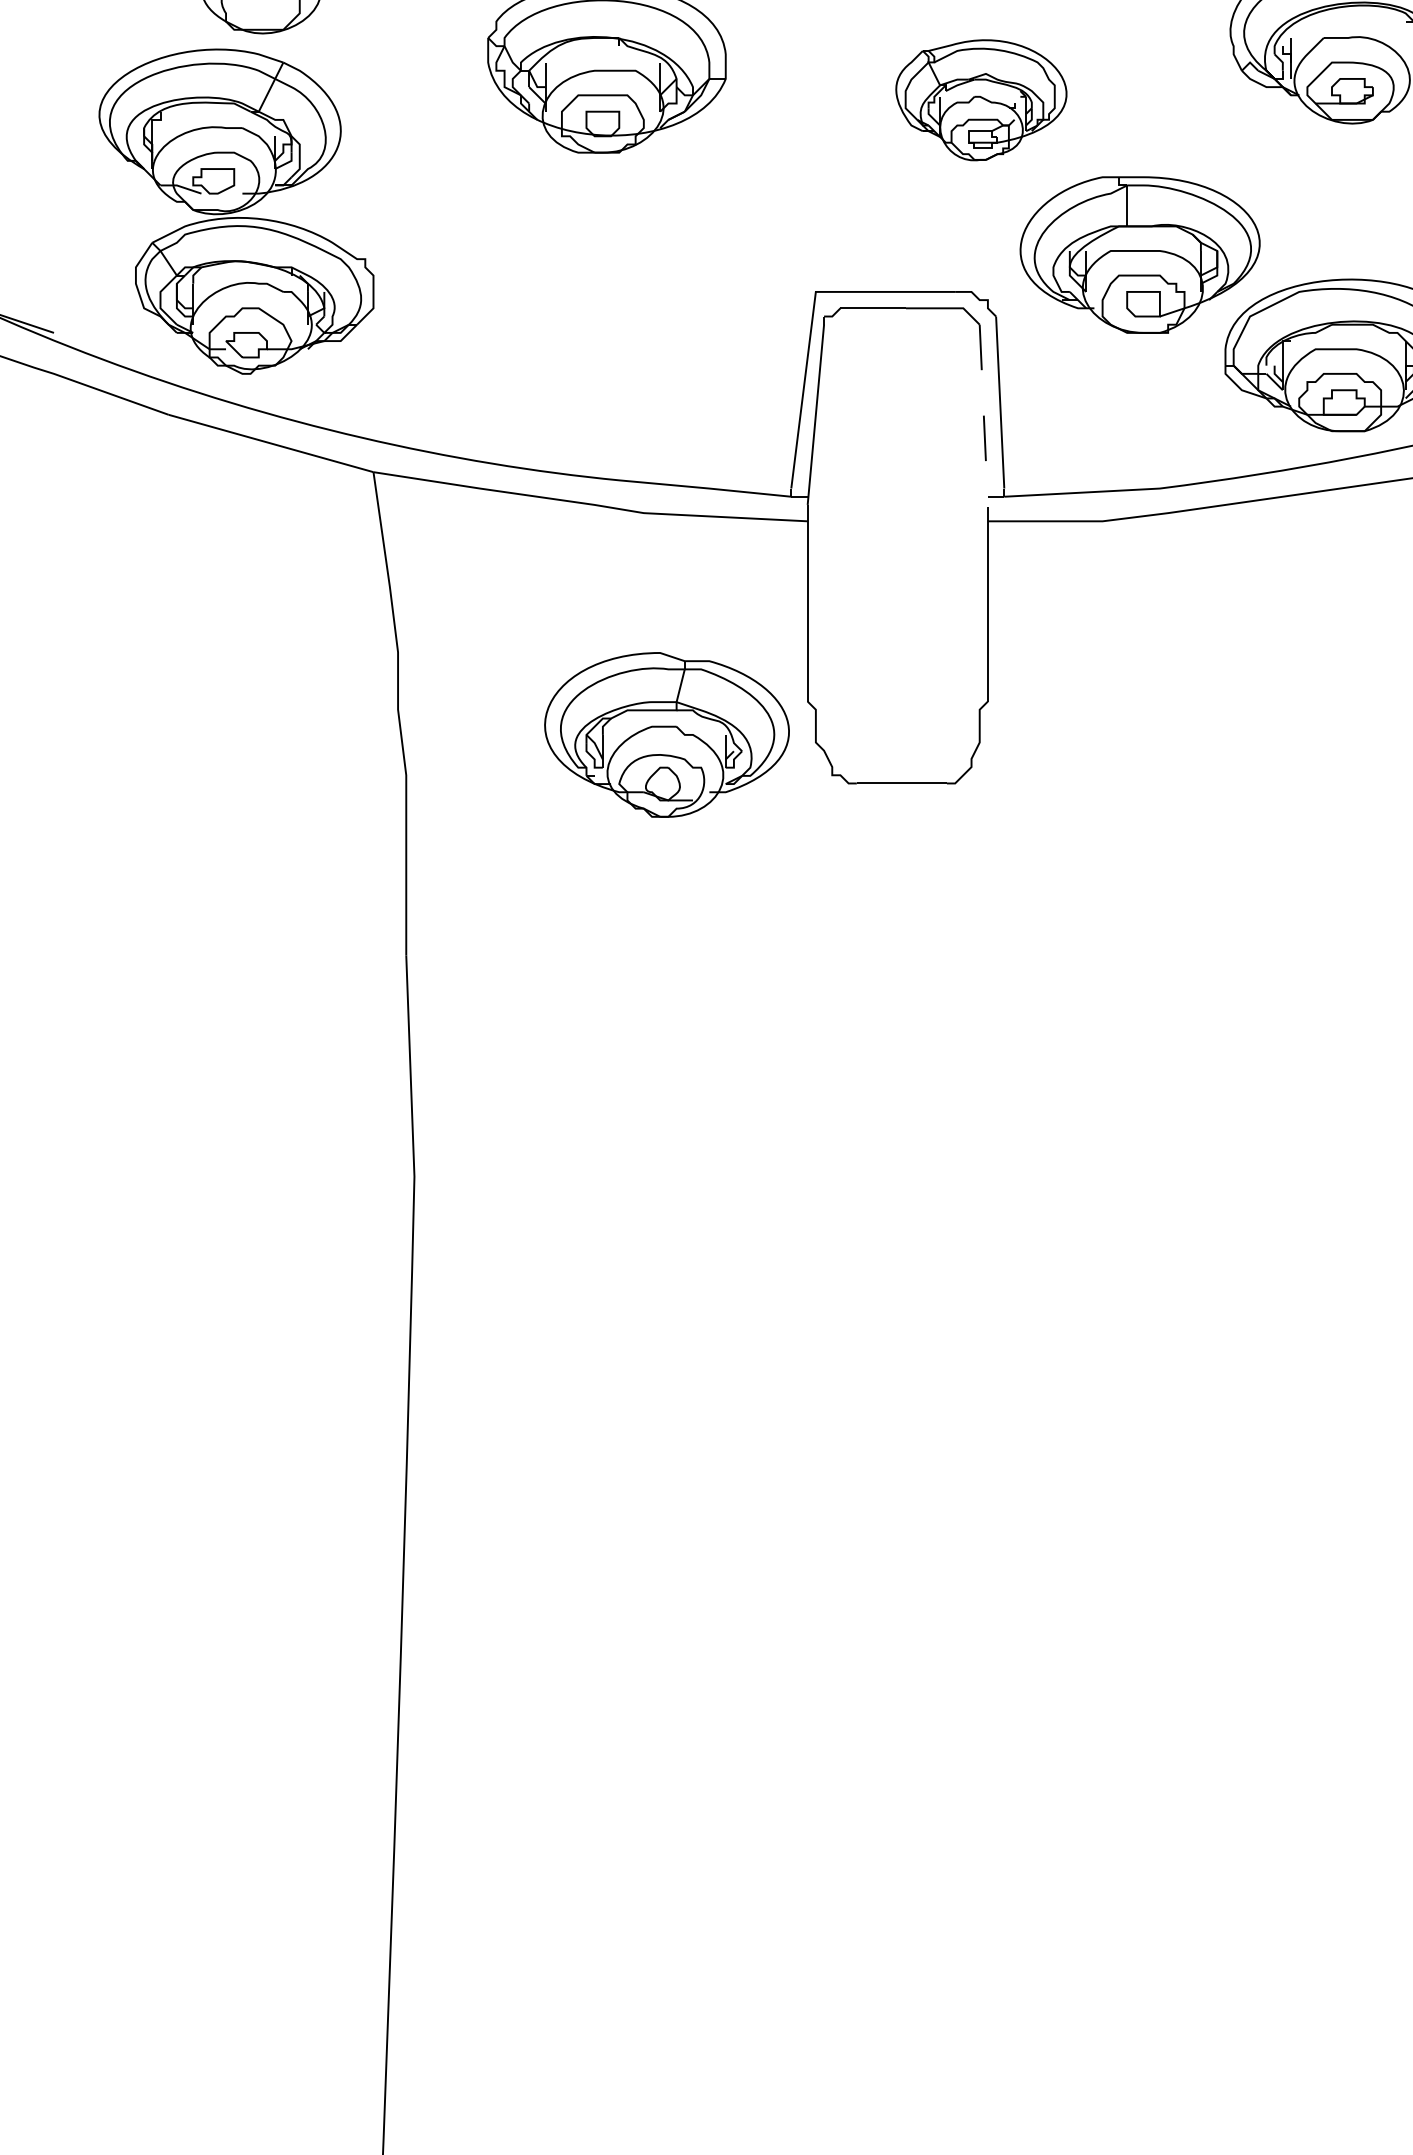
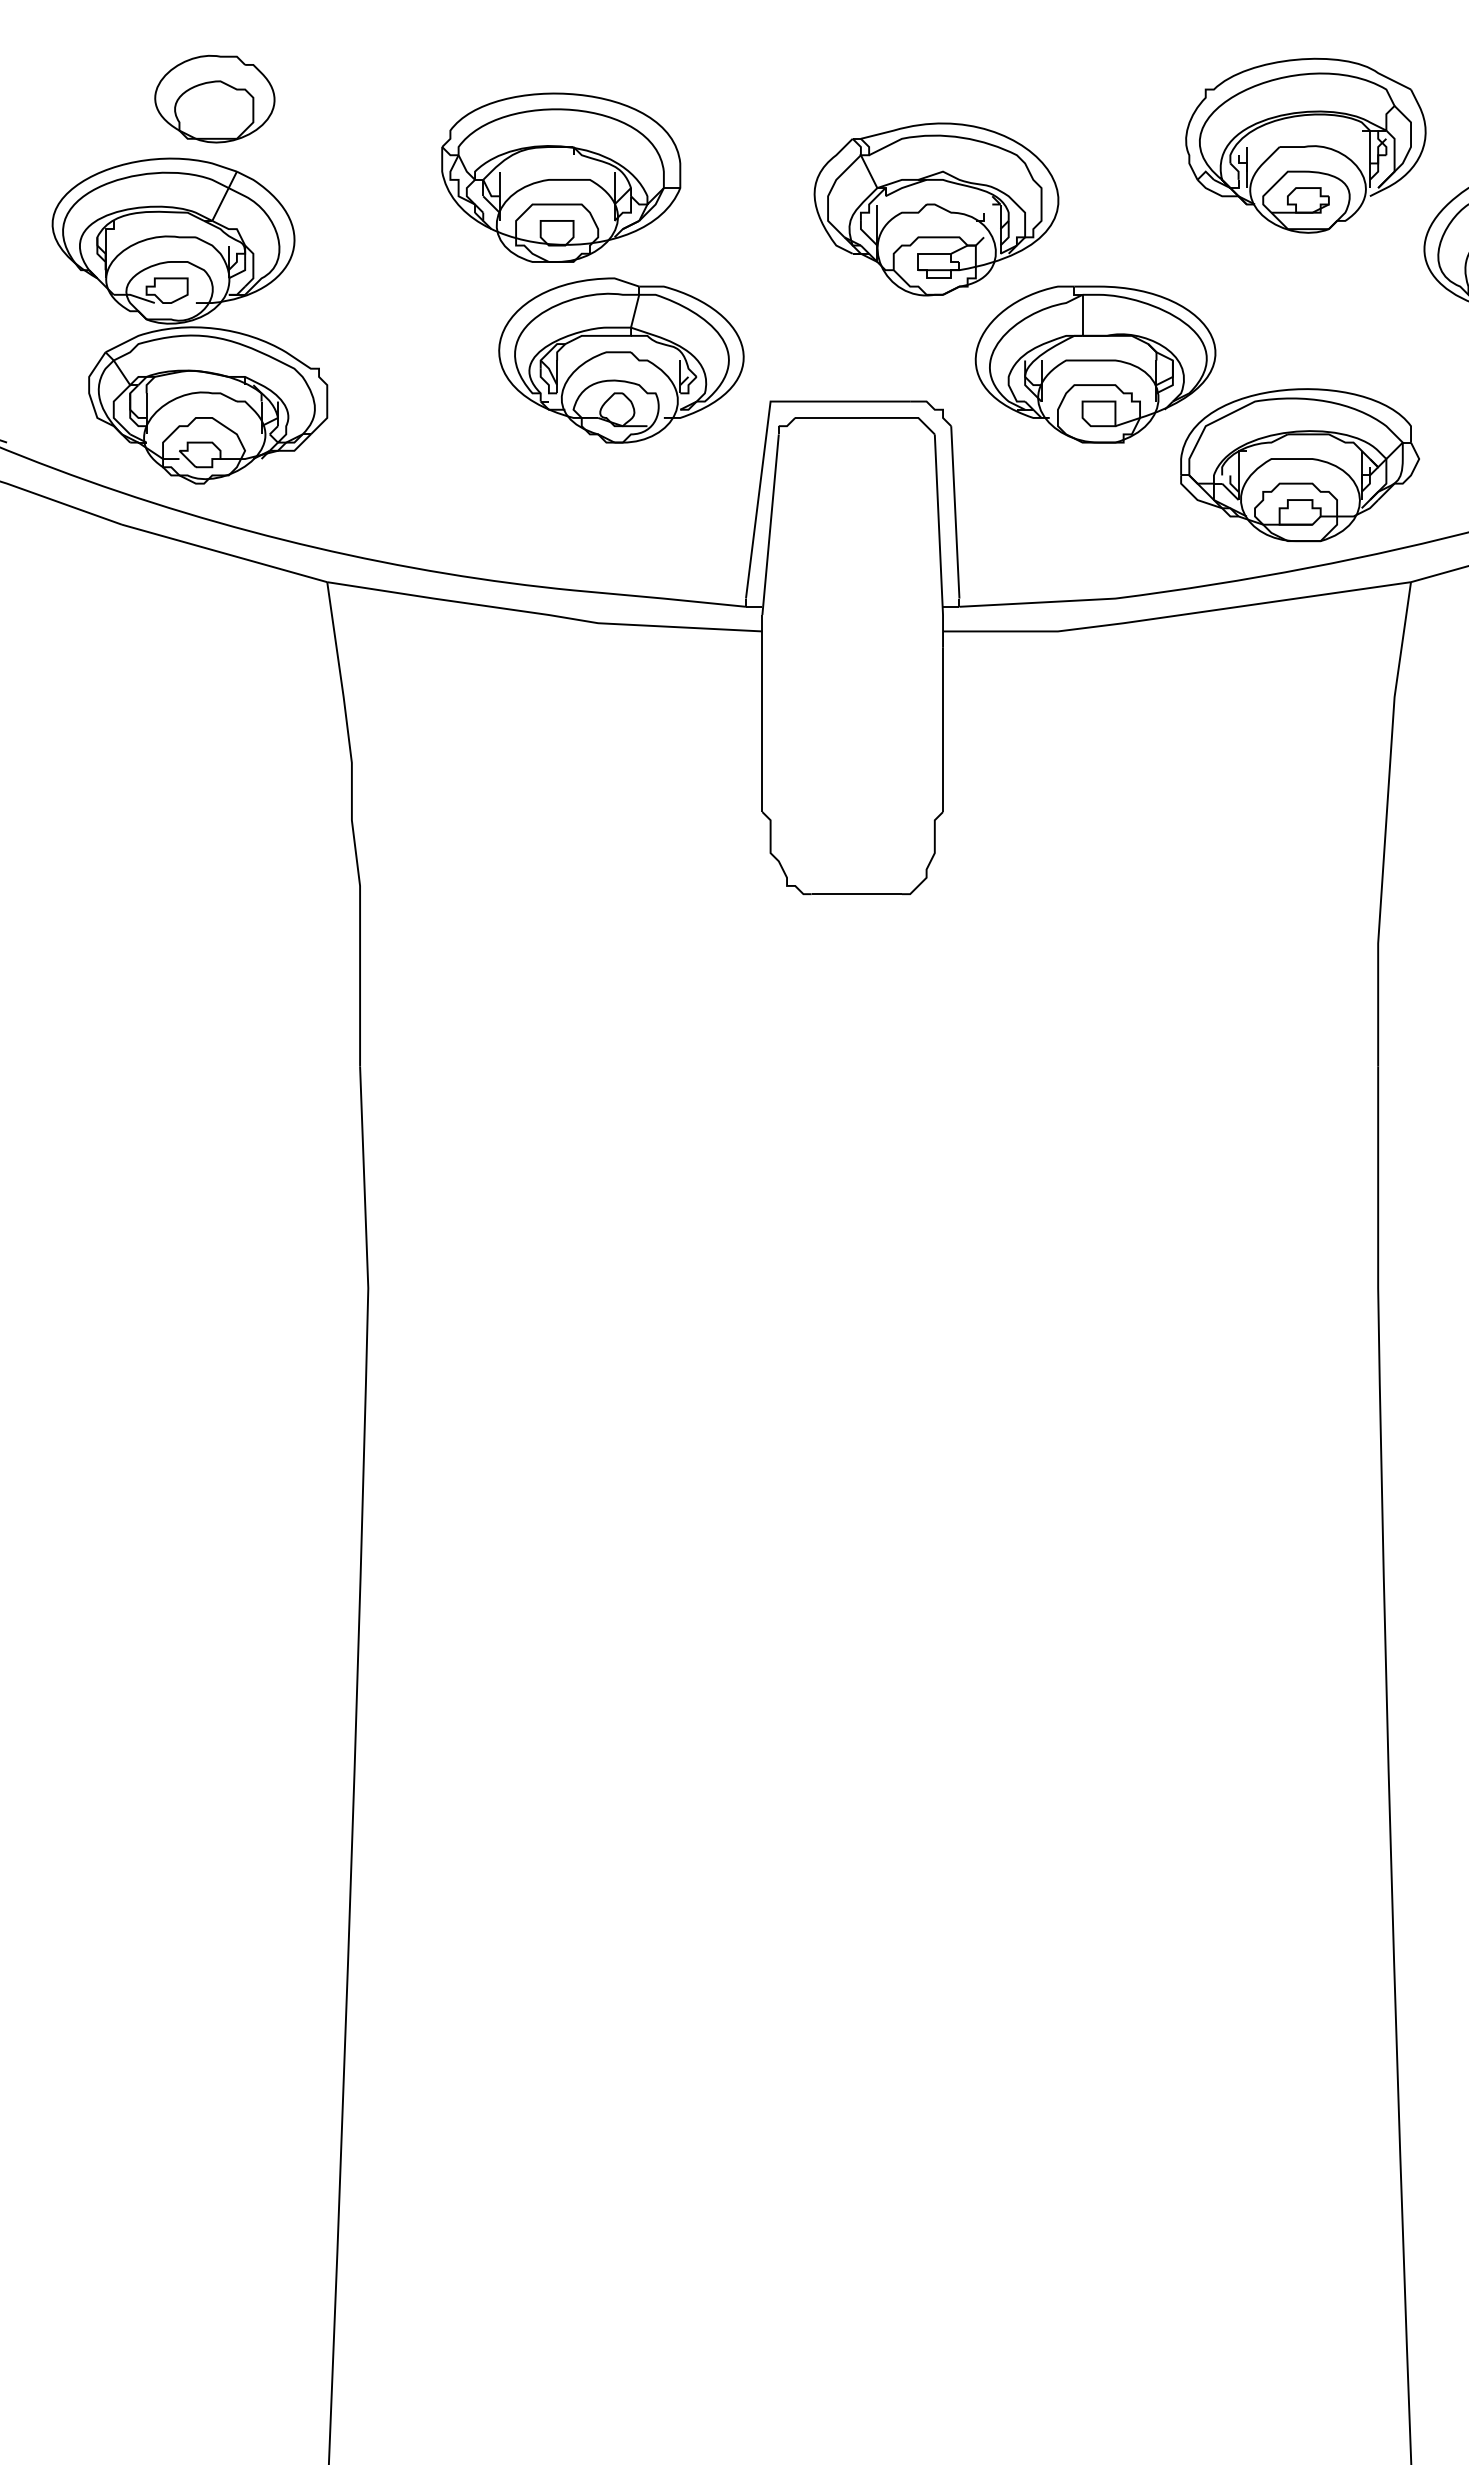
part: (981, 100) -> (936, 209), size x1.43
line: (984, 433) -> (939, 543), dashed -> solid
part: (667, 734) -> (621, 360), moved

